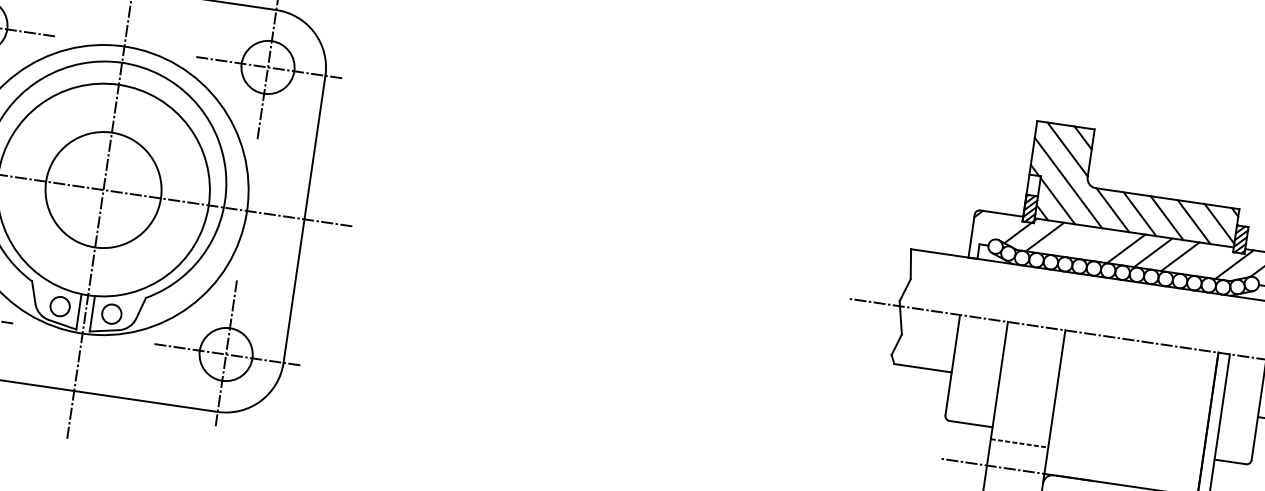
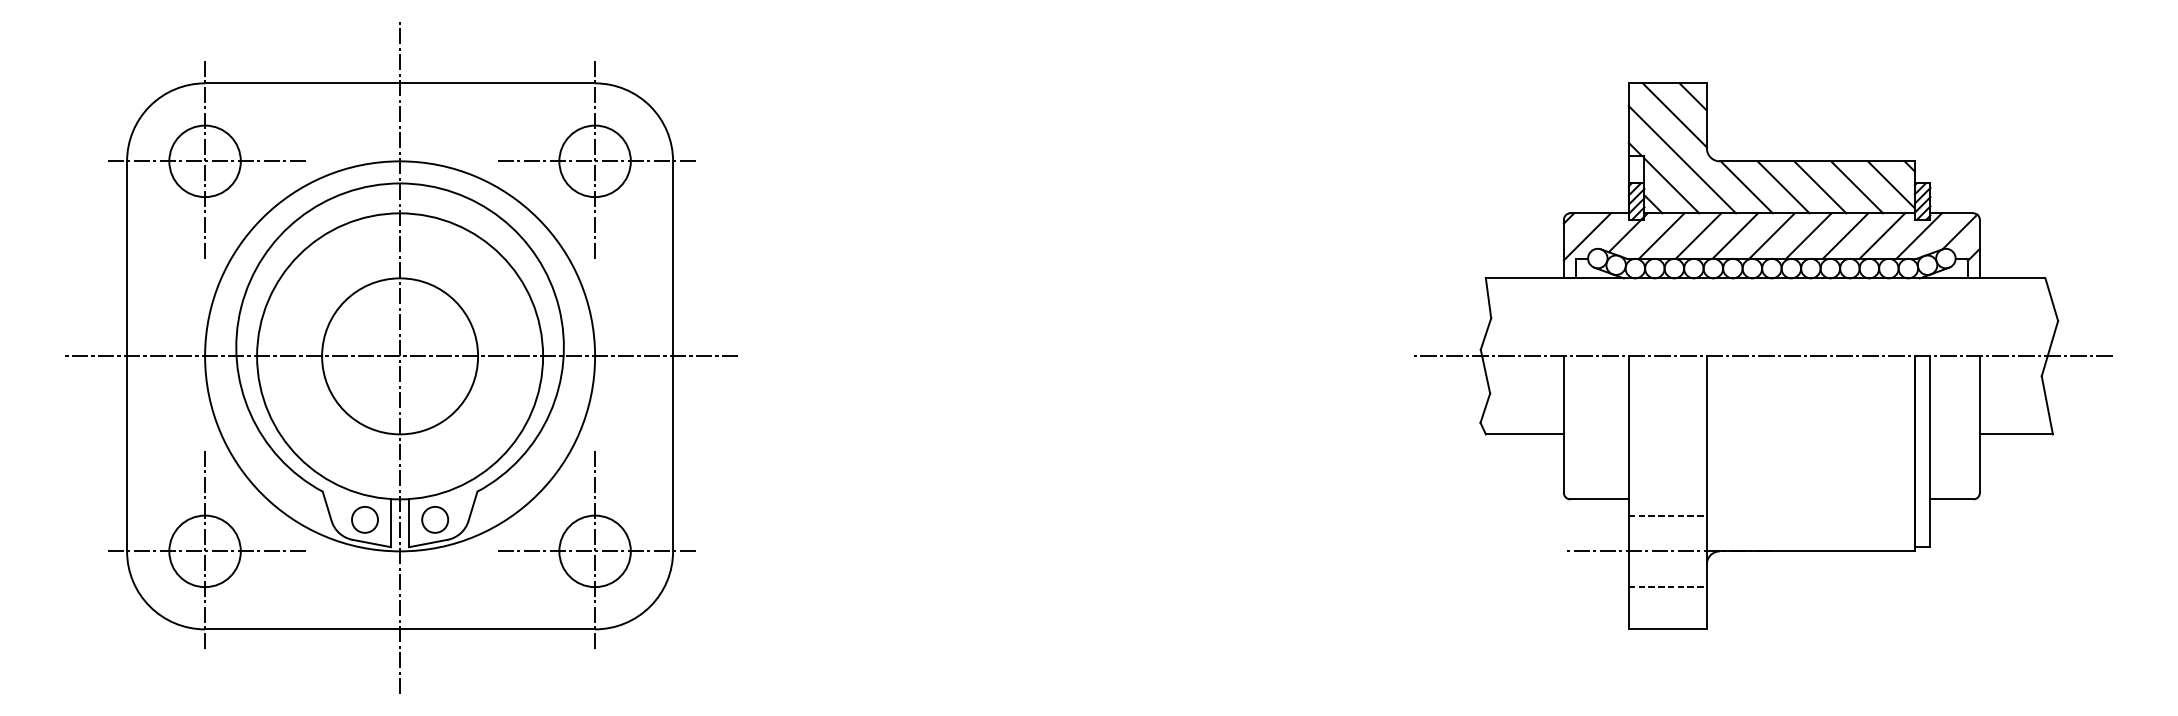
line: (989, 229) -> (1586, 236), added
line: (1072, 240) -> (1698, 235), added
line: (1099, 244) -> (1735, 235), added
line: (1207, 260) -> (1882, 235), added

